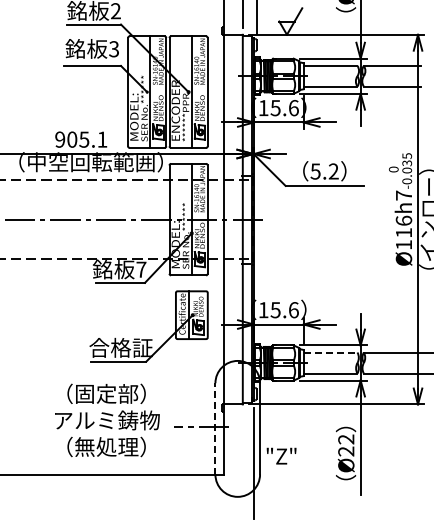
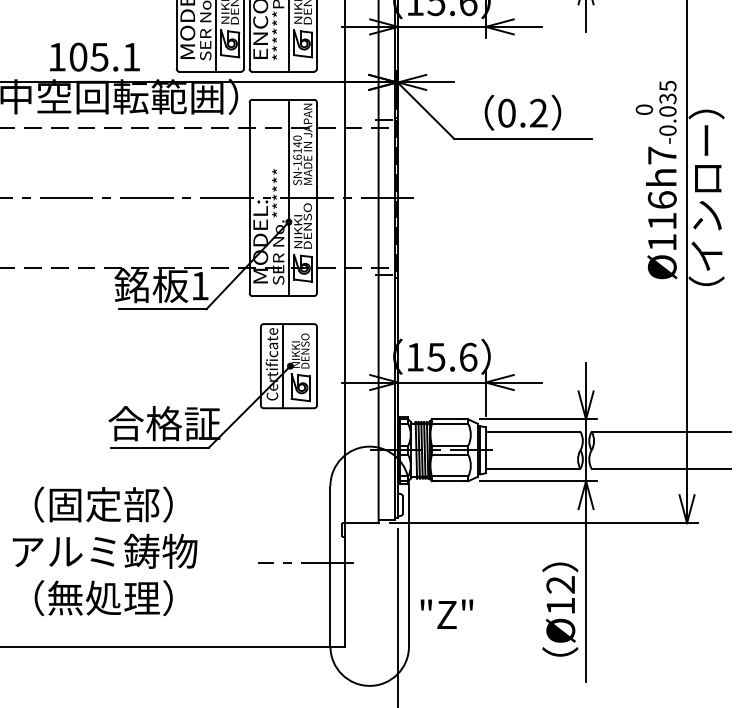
text: (60, 139) -> (57, 56), 905.1 -> 105.1
text: (315, 171) -> (506, 113), 5.2 -> 0.2
text: (141, 269) -> (200, 285), 7 -> 1
line: (330, 352) -> (532, 431), dashed -> solid
text: (107, 420) -> (105, 551), moved
line: (215, 428) -> (330, 565), dashed -> solid
text: (346, 451) -> (561, 606), Ø22 -> Ø12

